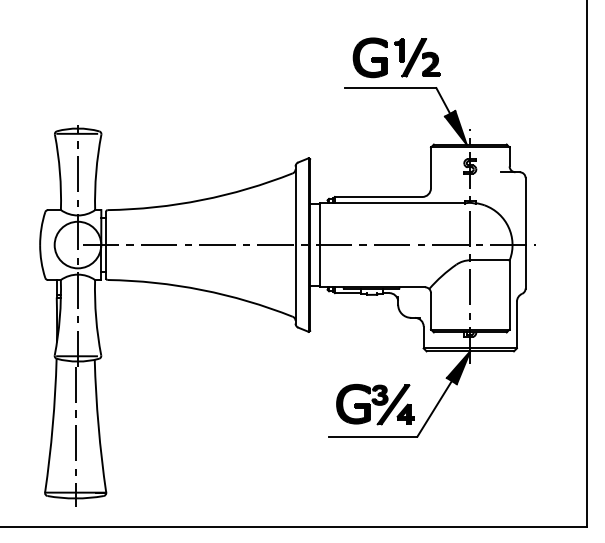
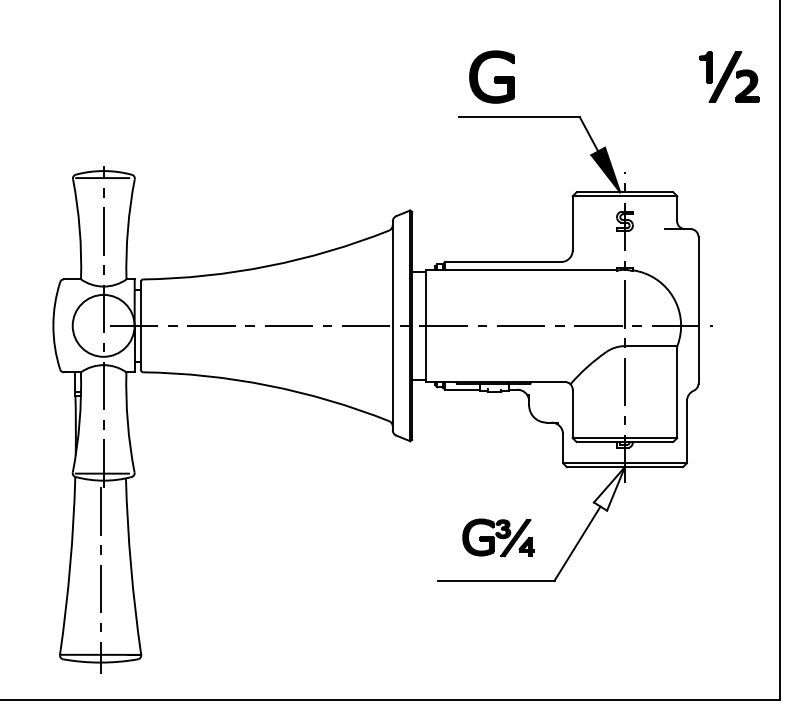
part: (417, 57) -> (729, 76), moved
fill: (457, 367) -> (608, 488), removed
part: (375, 404) -> (498, 537), size x0.7

